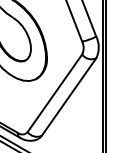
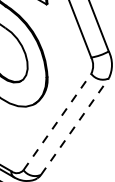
line: (55, 92) -> (58, 120), solid -> dashed
line: (69, 96) -> (75, 125), solid -> dashed

